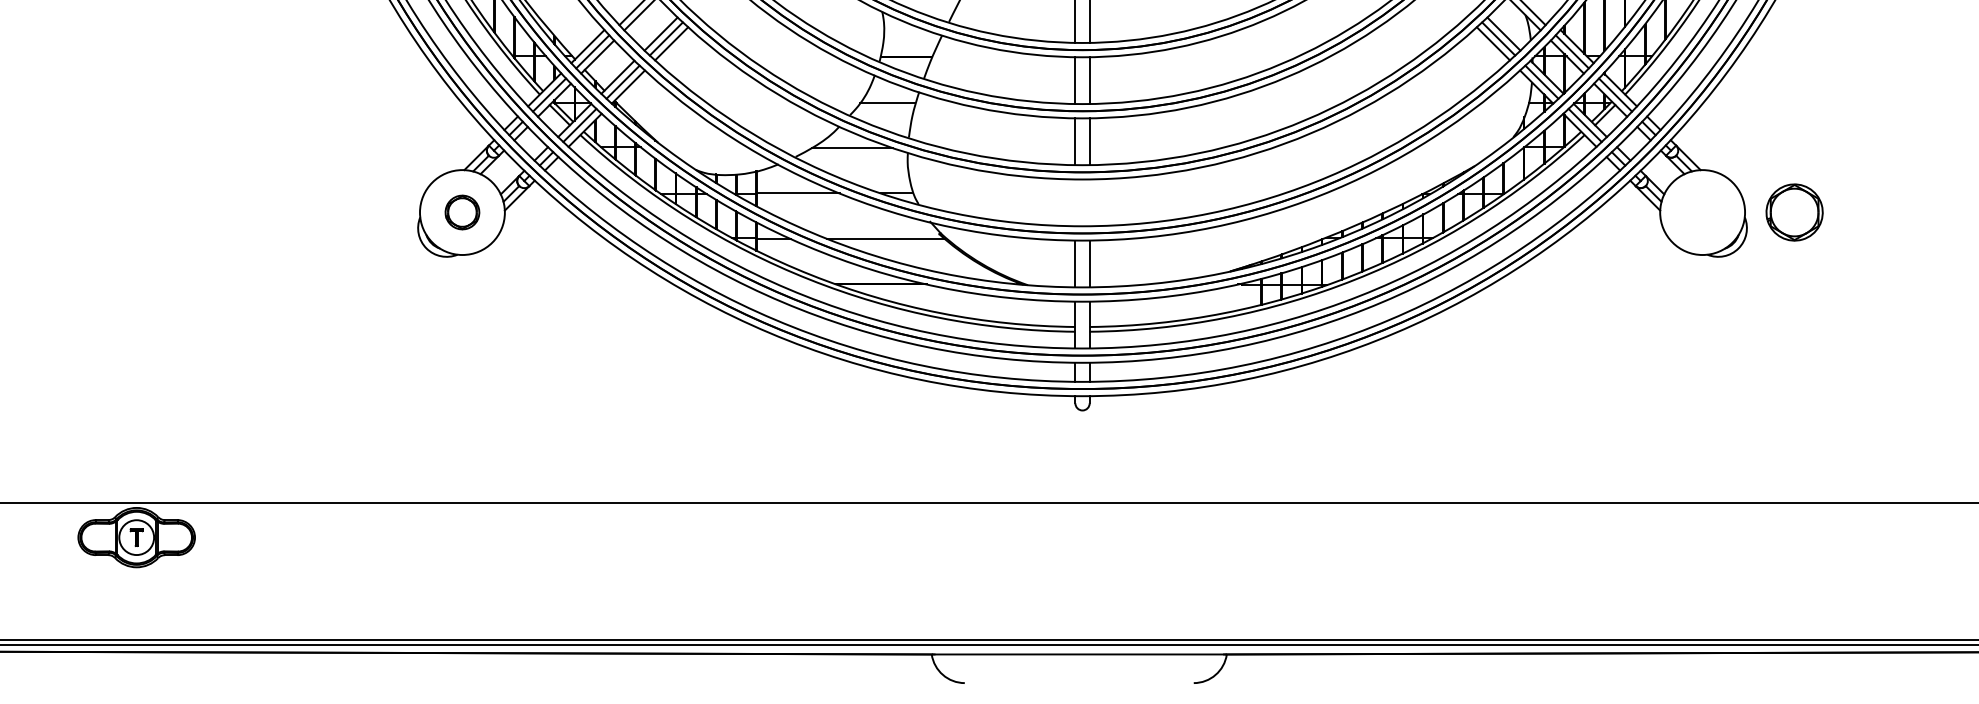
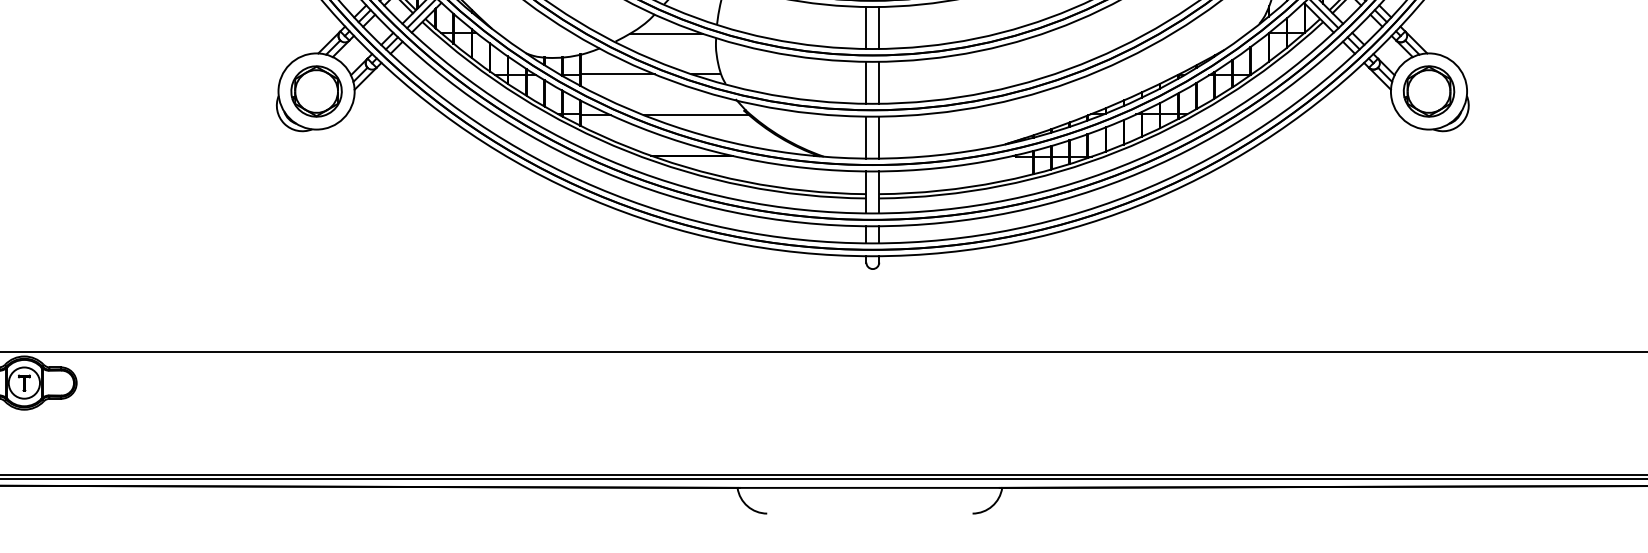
line: (1075, 202) -> (866, 82), added
line: (1089, 202) -> (879, 82), added
part: (462, 212) -> (316, 91), size x1.67
part: (1794, 212) -> (1428, 91), moved

